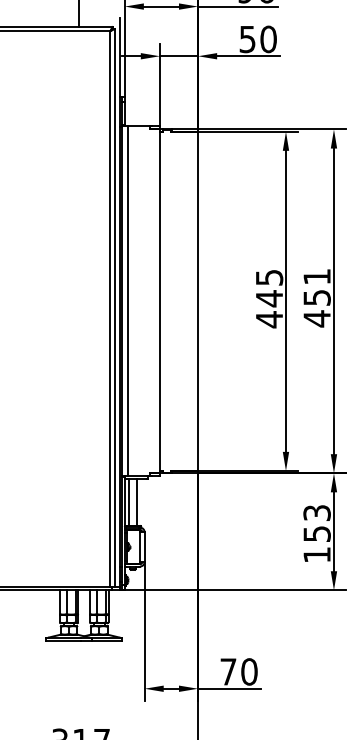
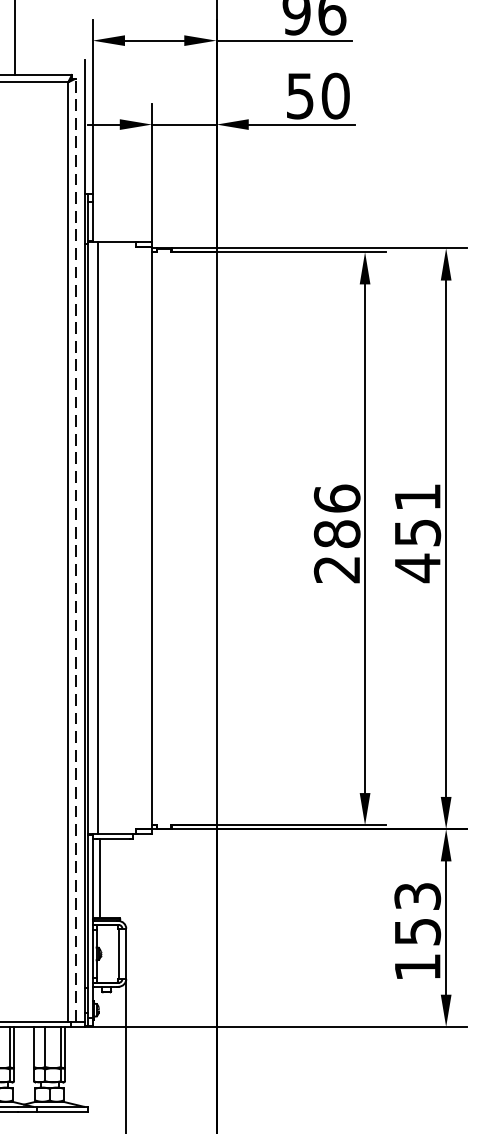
text: (269, 298) -> (337, 533), 445 -> 286
line: (114, 307) -> (75, 549), solid -> dashed
line: (136, 502) -> (112, 878), removed

